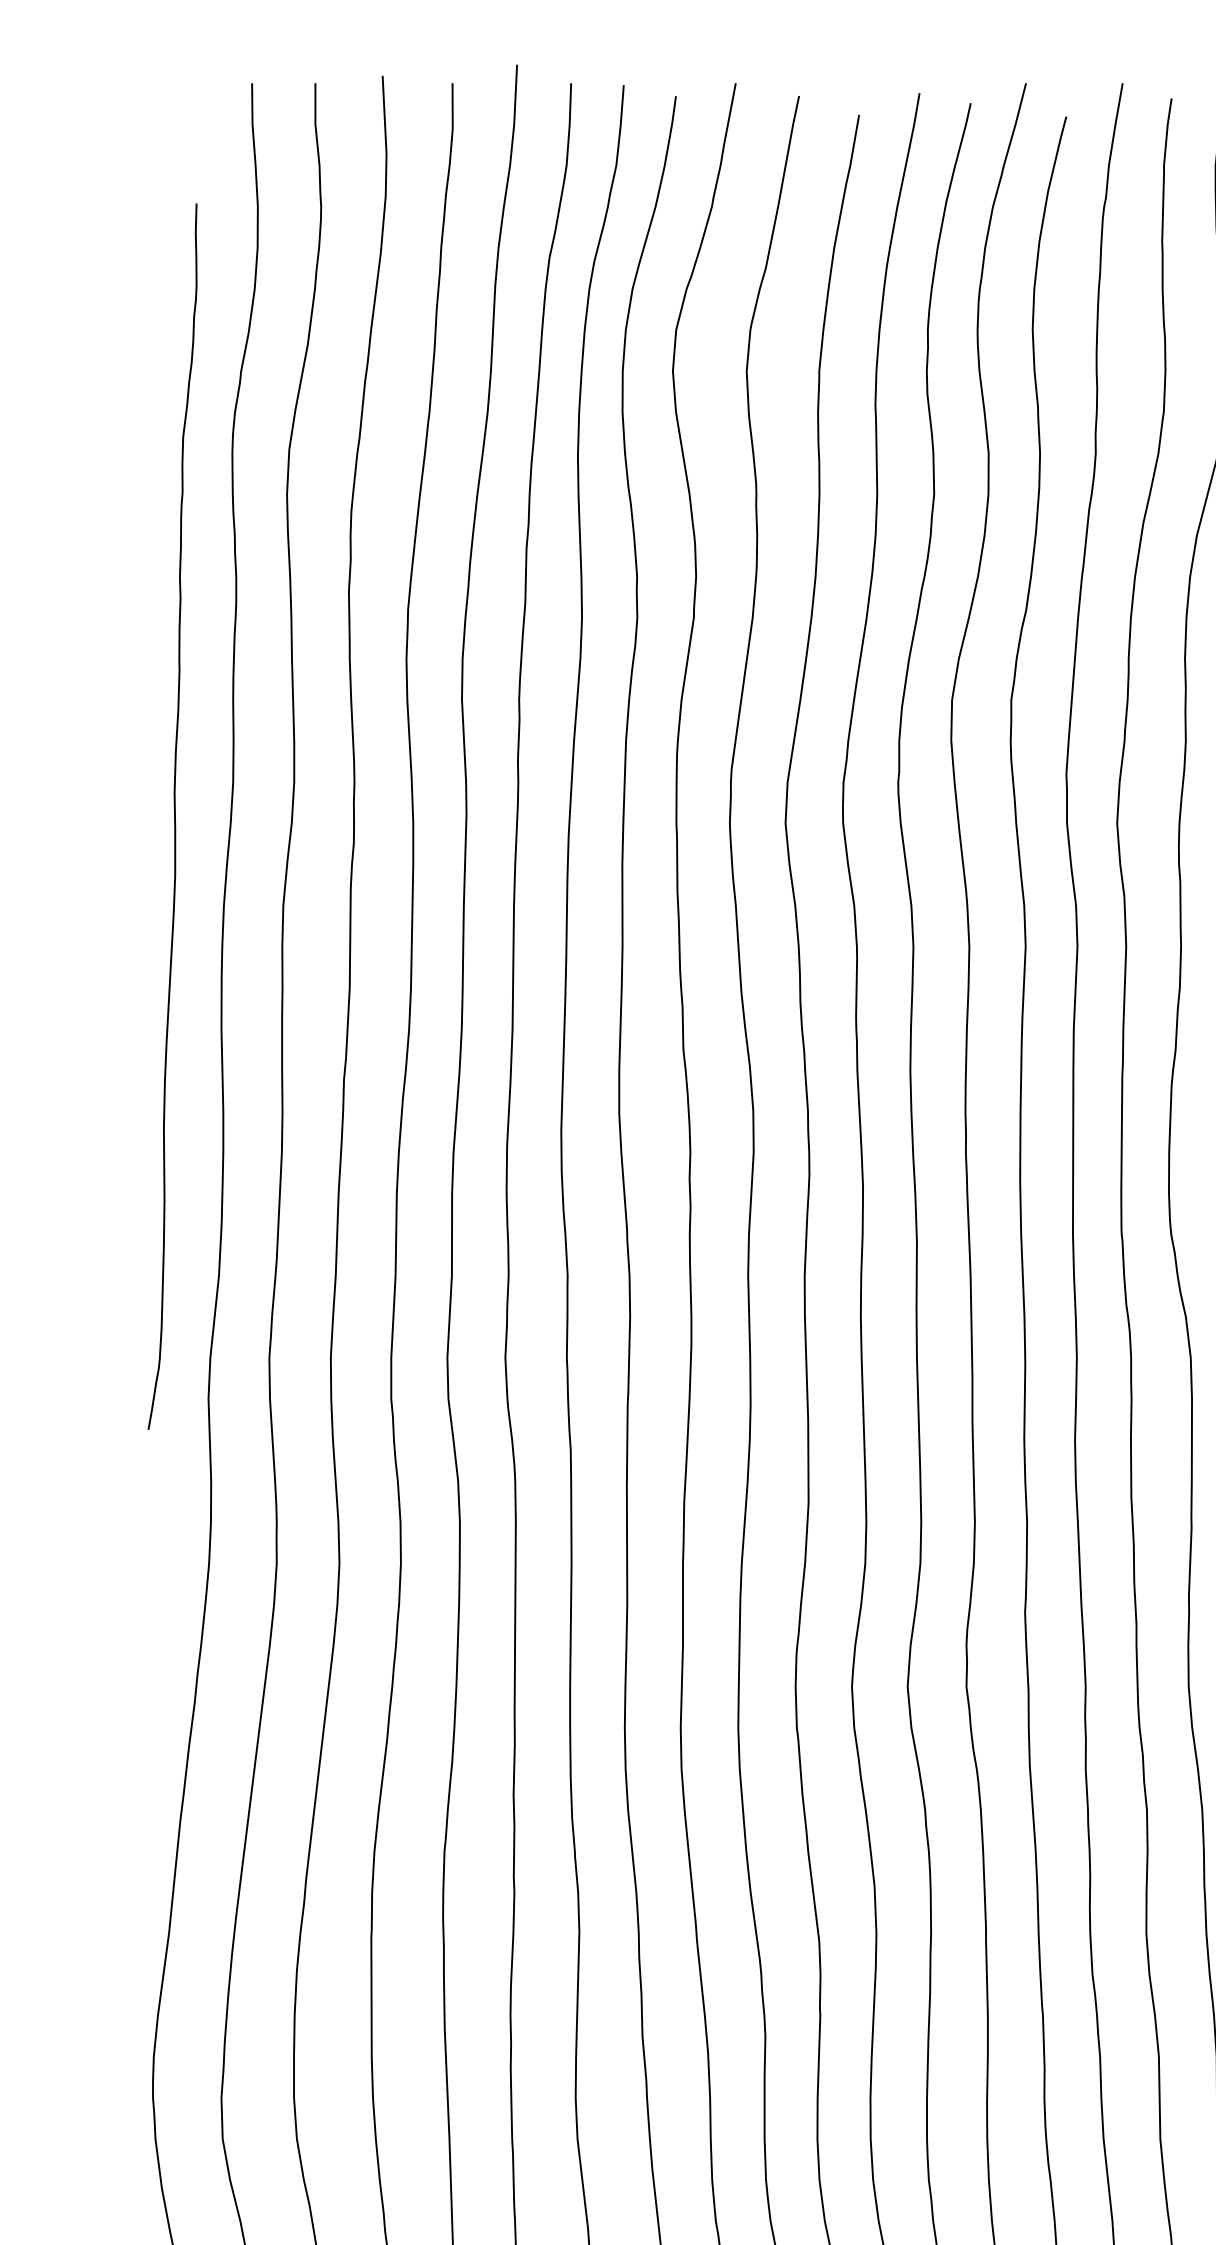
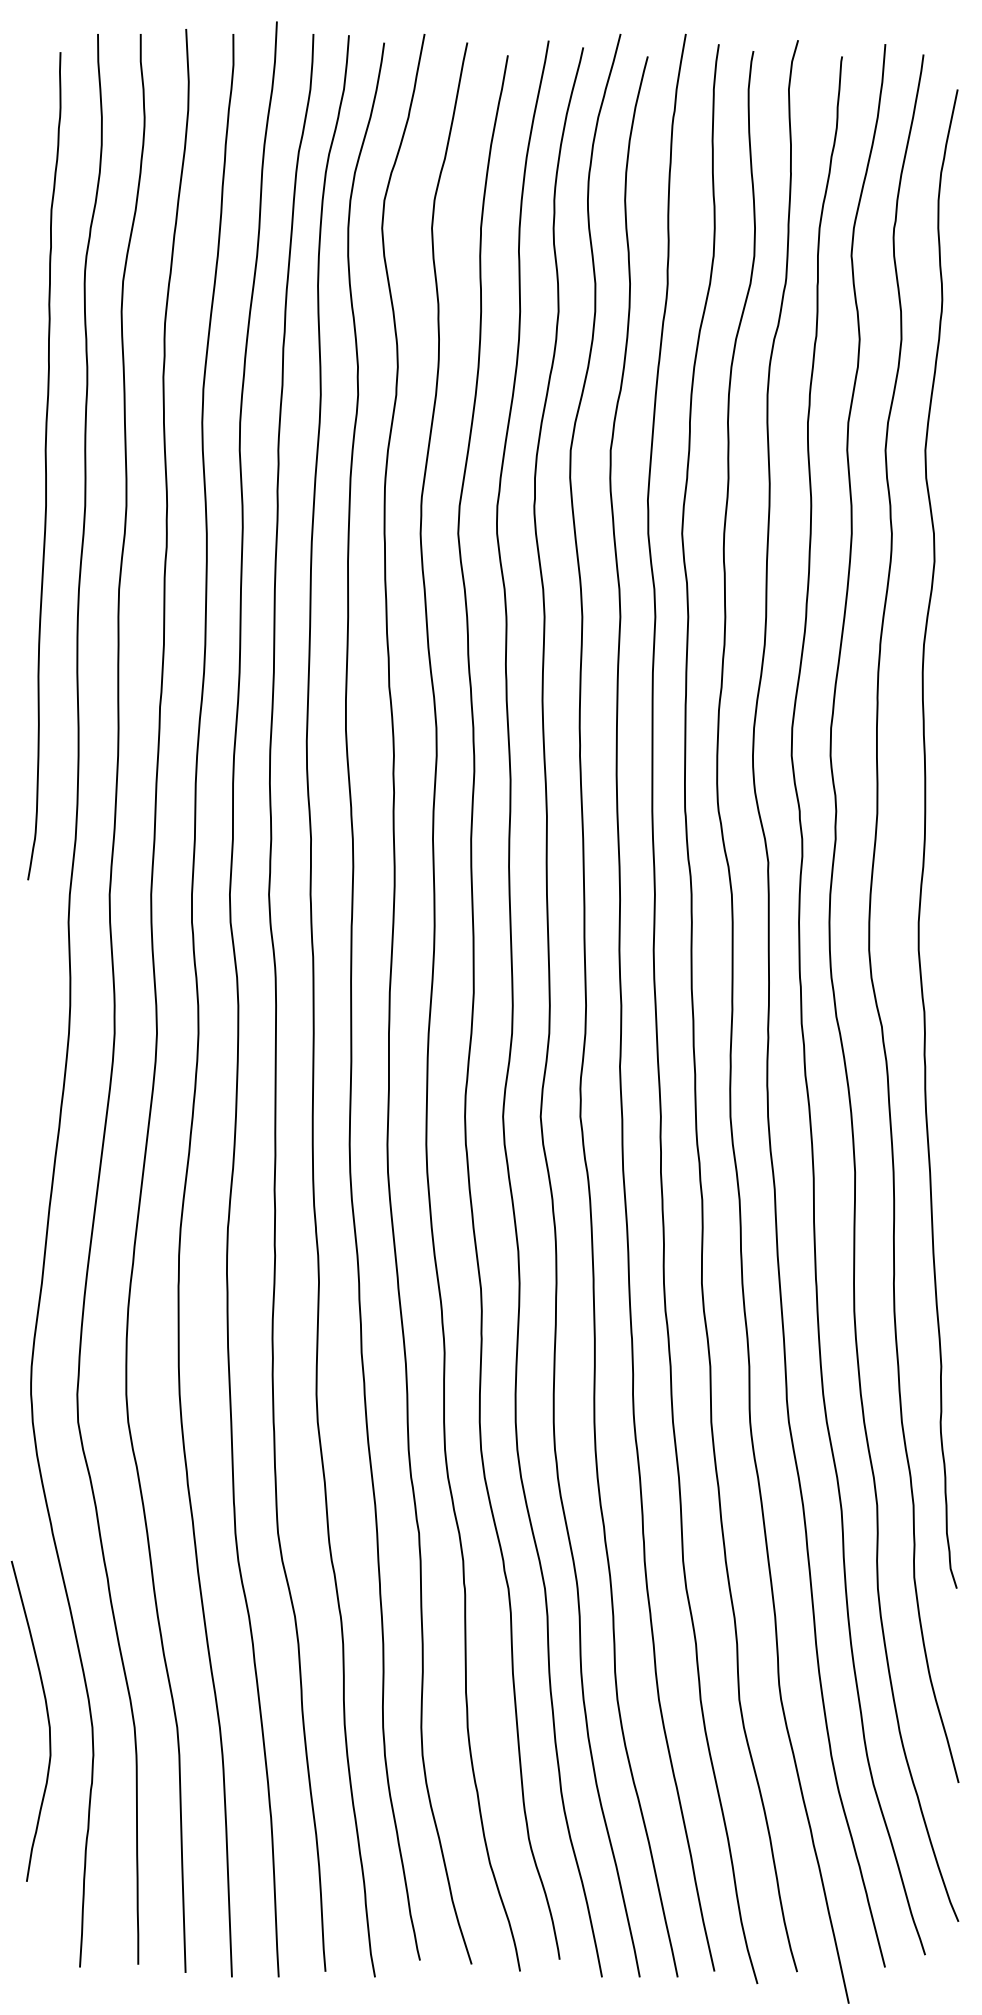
curve: (174, 817) -> (45, 466), moved

